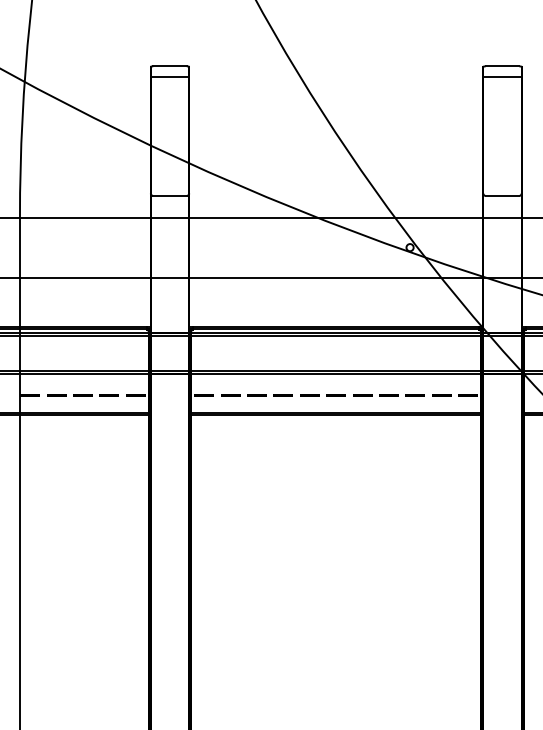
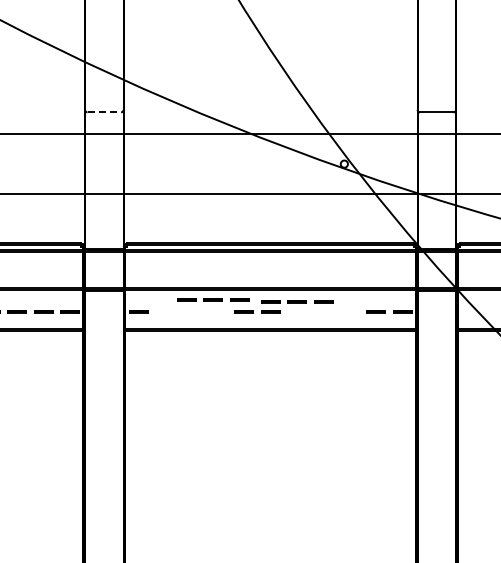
line: (170, 195) -> (104, 111), solid -> dashed
line: (256, 395) -> (212, 299), moved
line: (388, 395) -> (296, 301), moved

